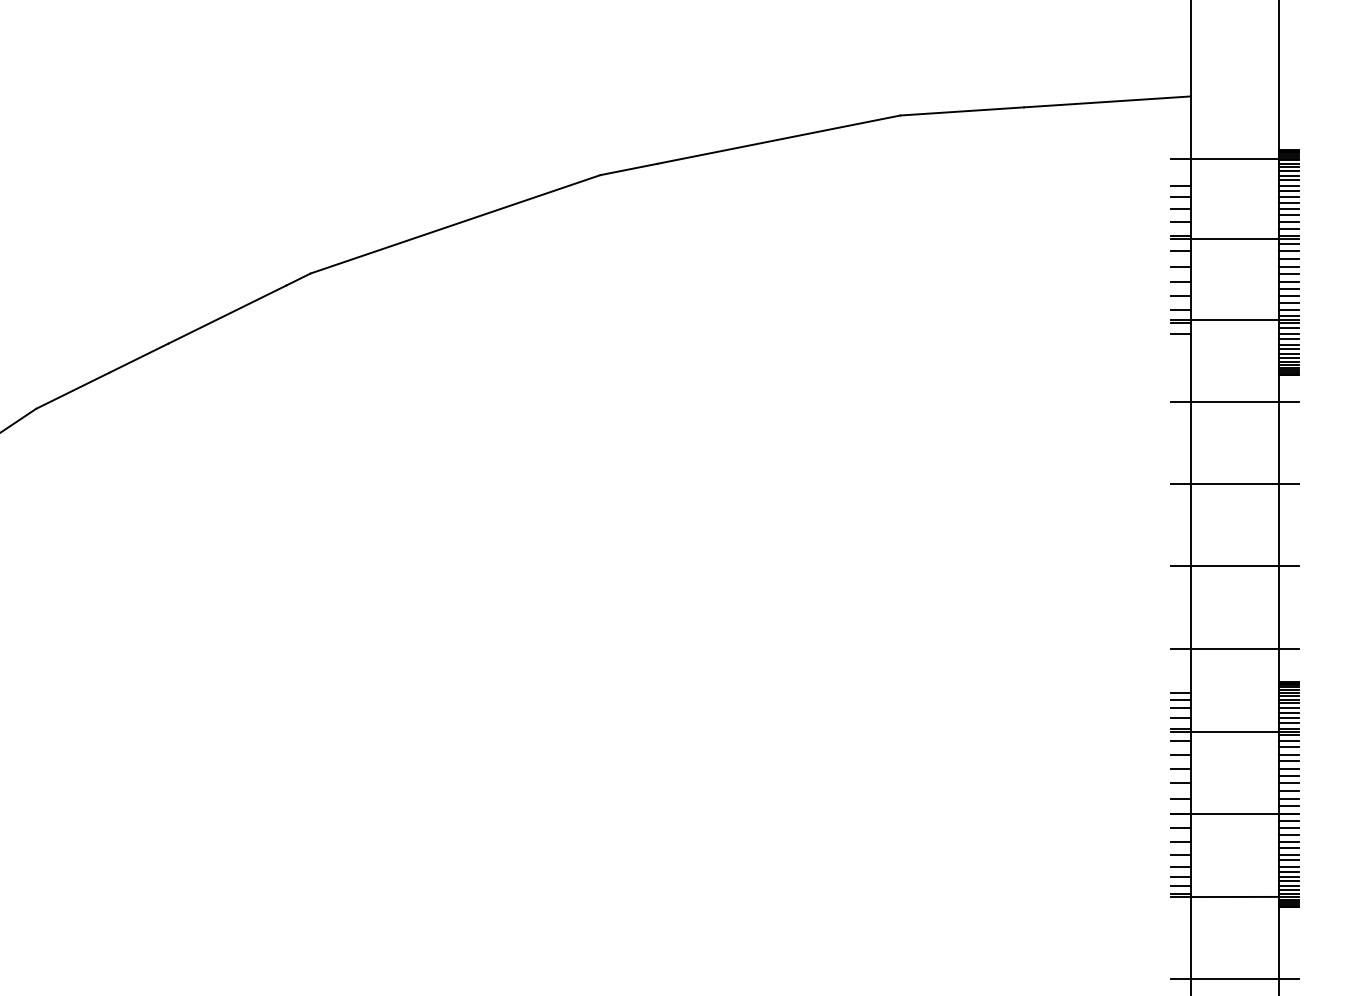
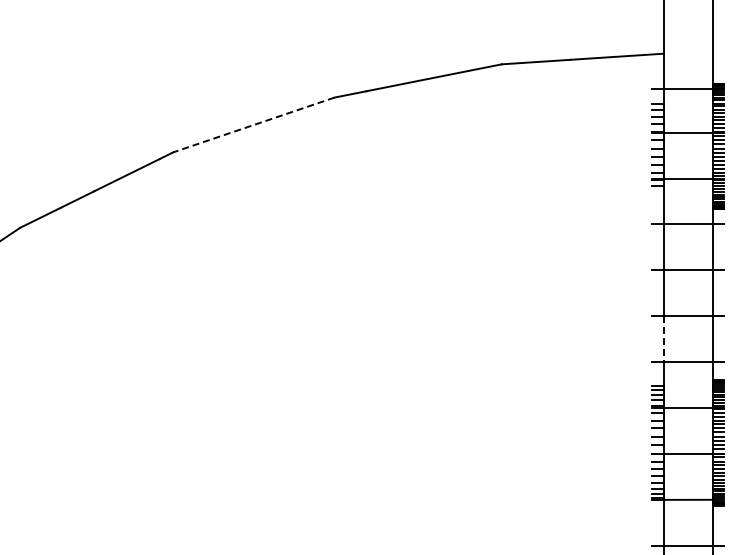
line: (454, 225) -> (253, 125), solid -> dashed
line: (1190, 609) -> (663, 339), solid -> dashed

